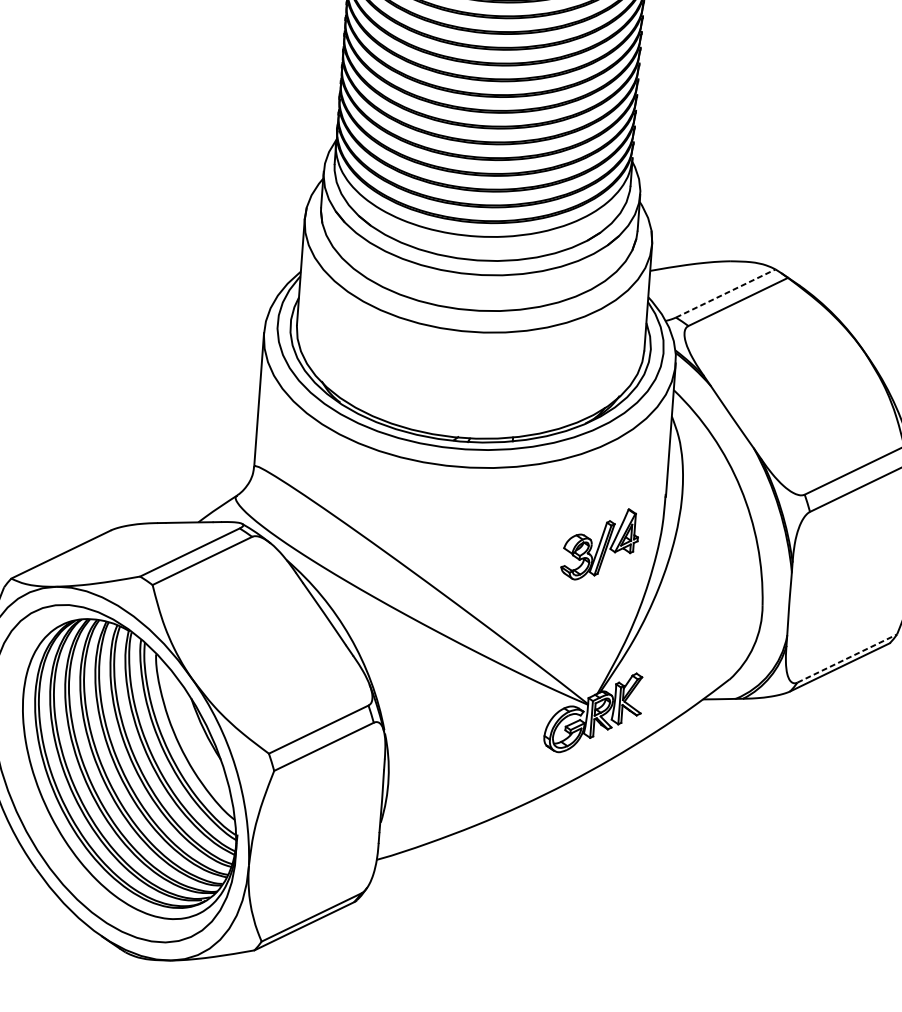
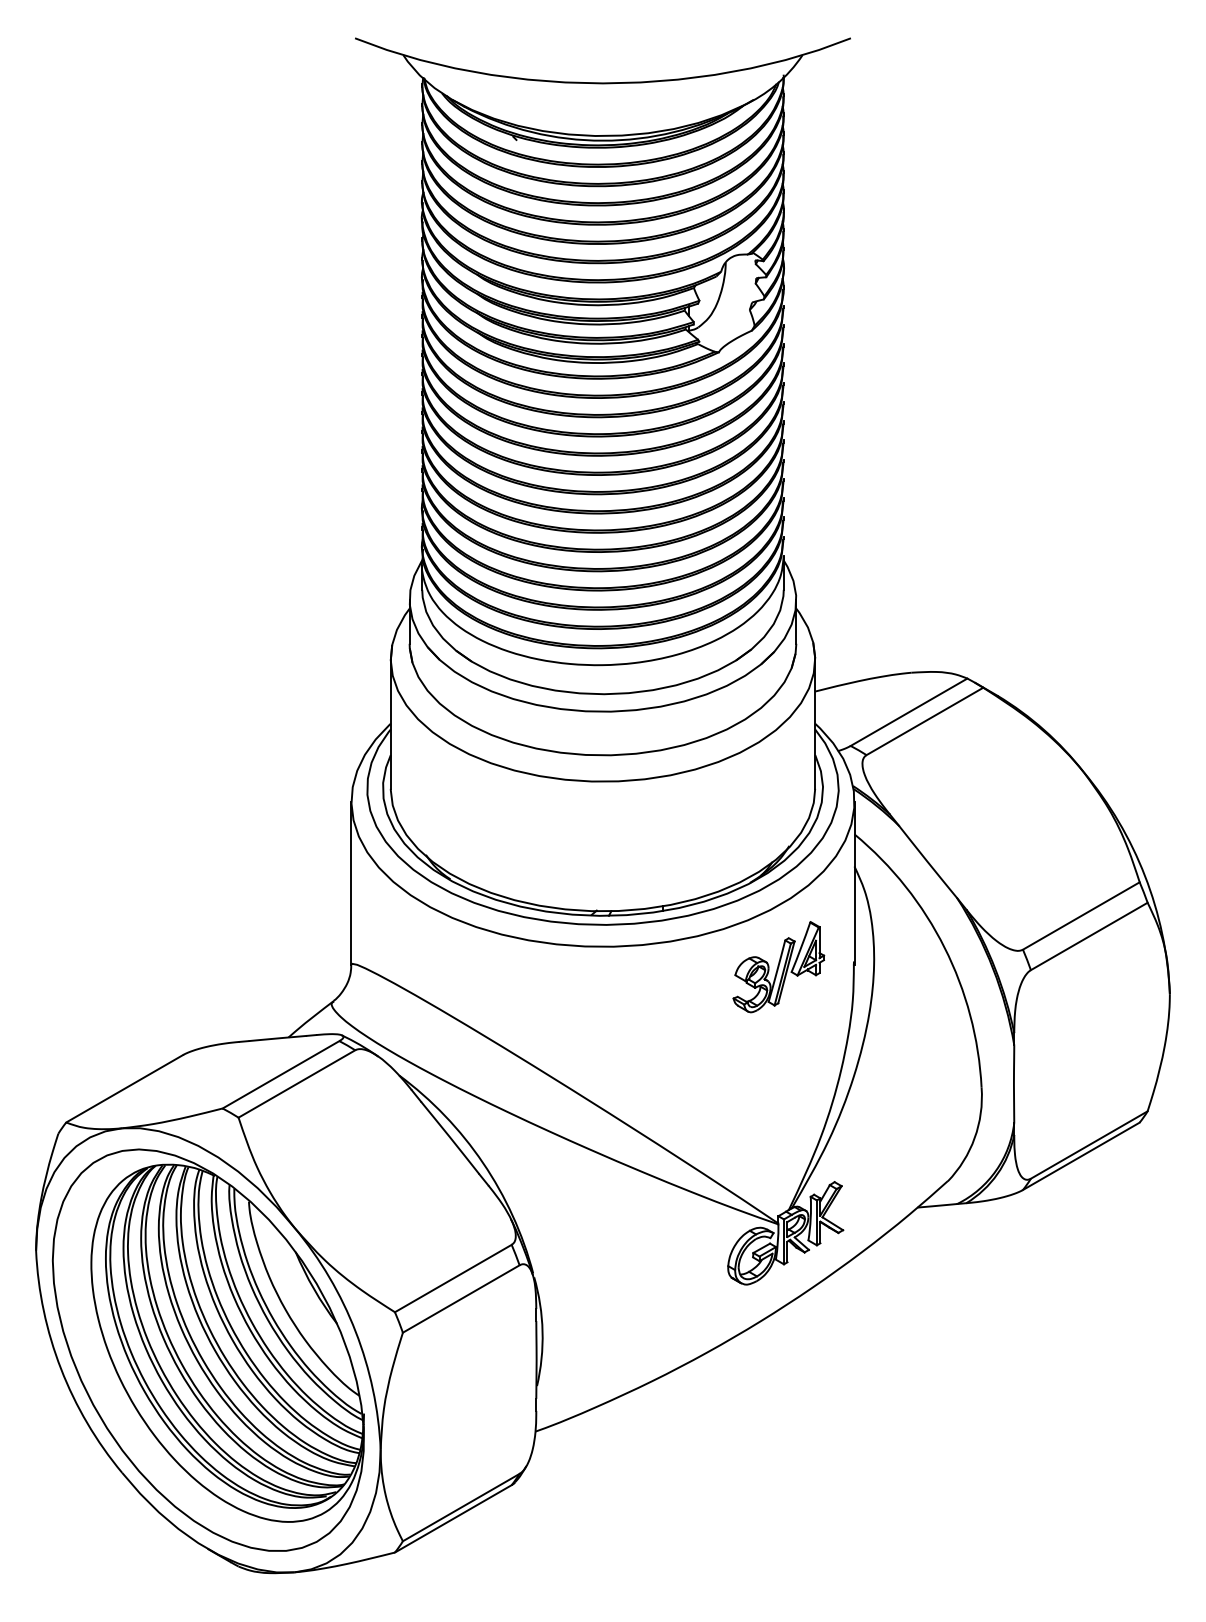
line: (726, 293) -> (909, 712), dashed -> solid
part: (599, 544) -> (778, 967), moved
line: (847, 658) -> (1089, 1144), dashed -> solid

